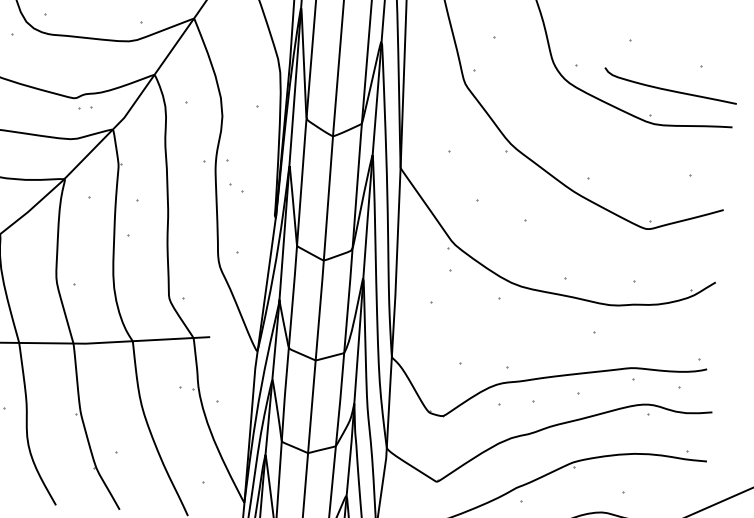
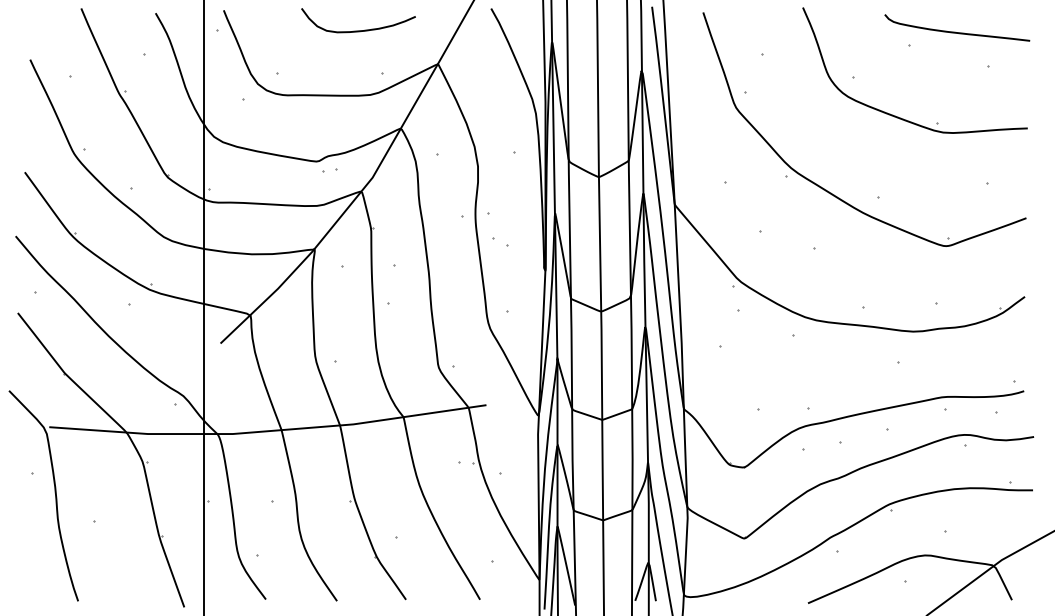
curve: (668, 89) -> (955, 31), moved

